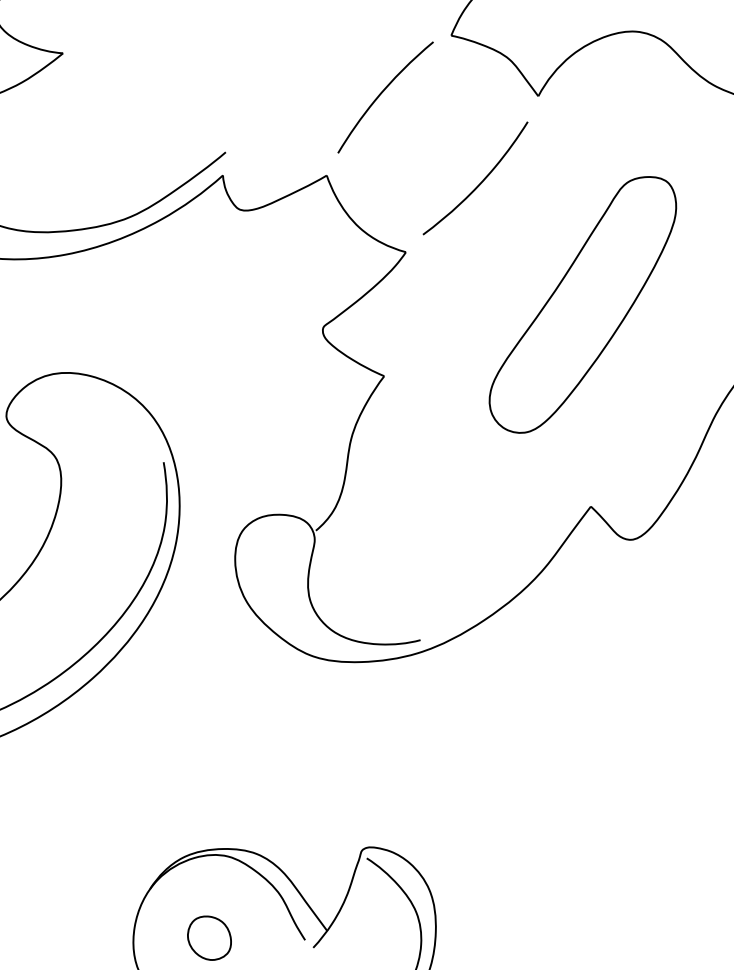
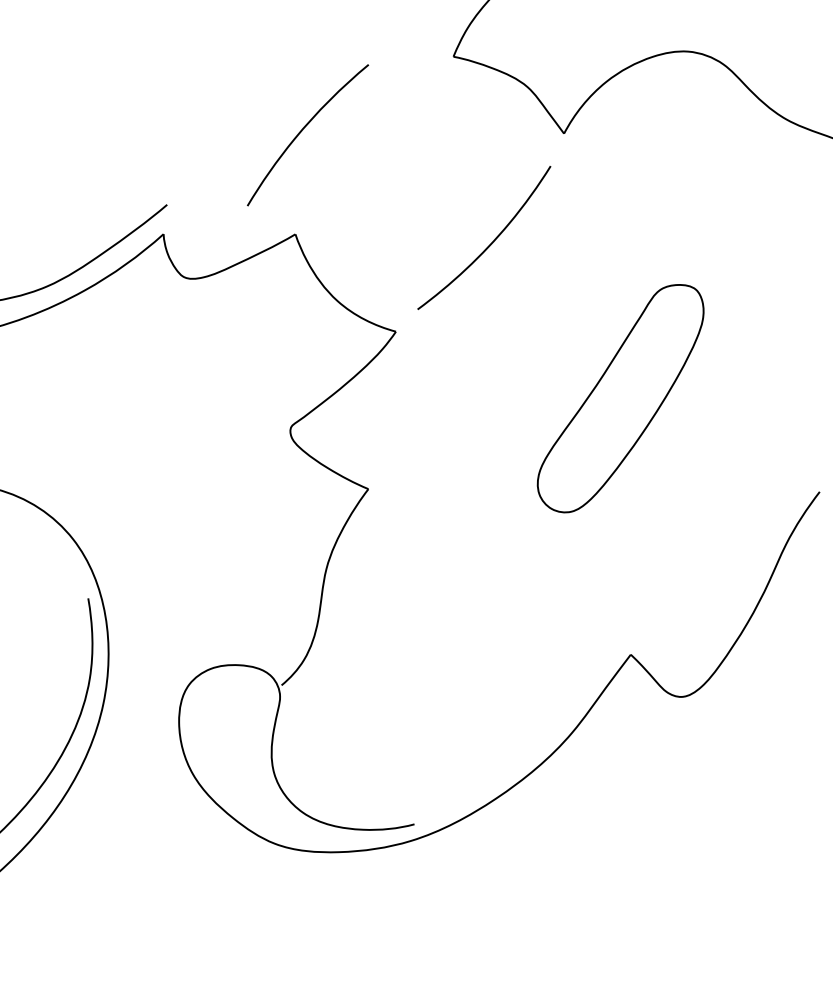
curve: (382, 93) -> (303, 130), moved
part: (582, 304) -> (620, 398), size x0.7

